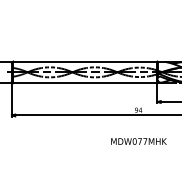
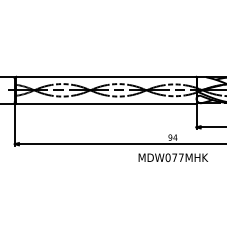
text: (139, 141) -> (173, 157), moved

